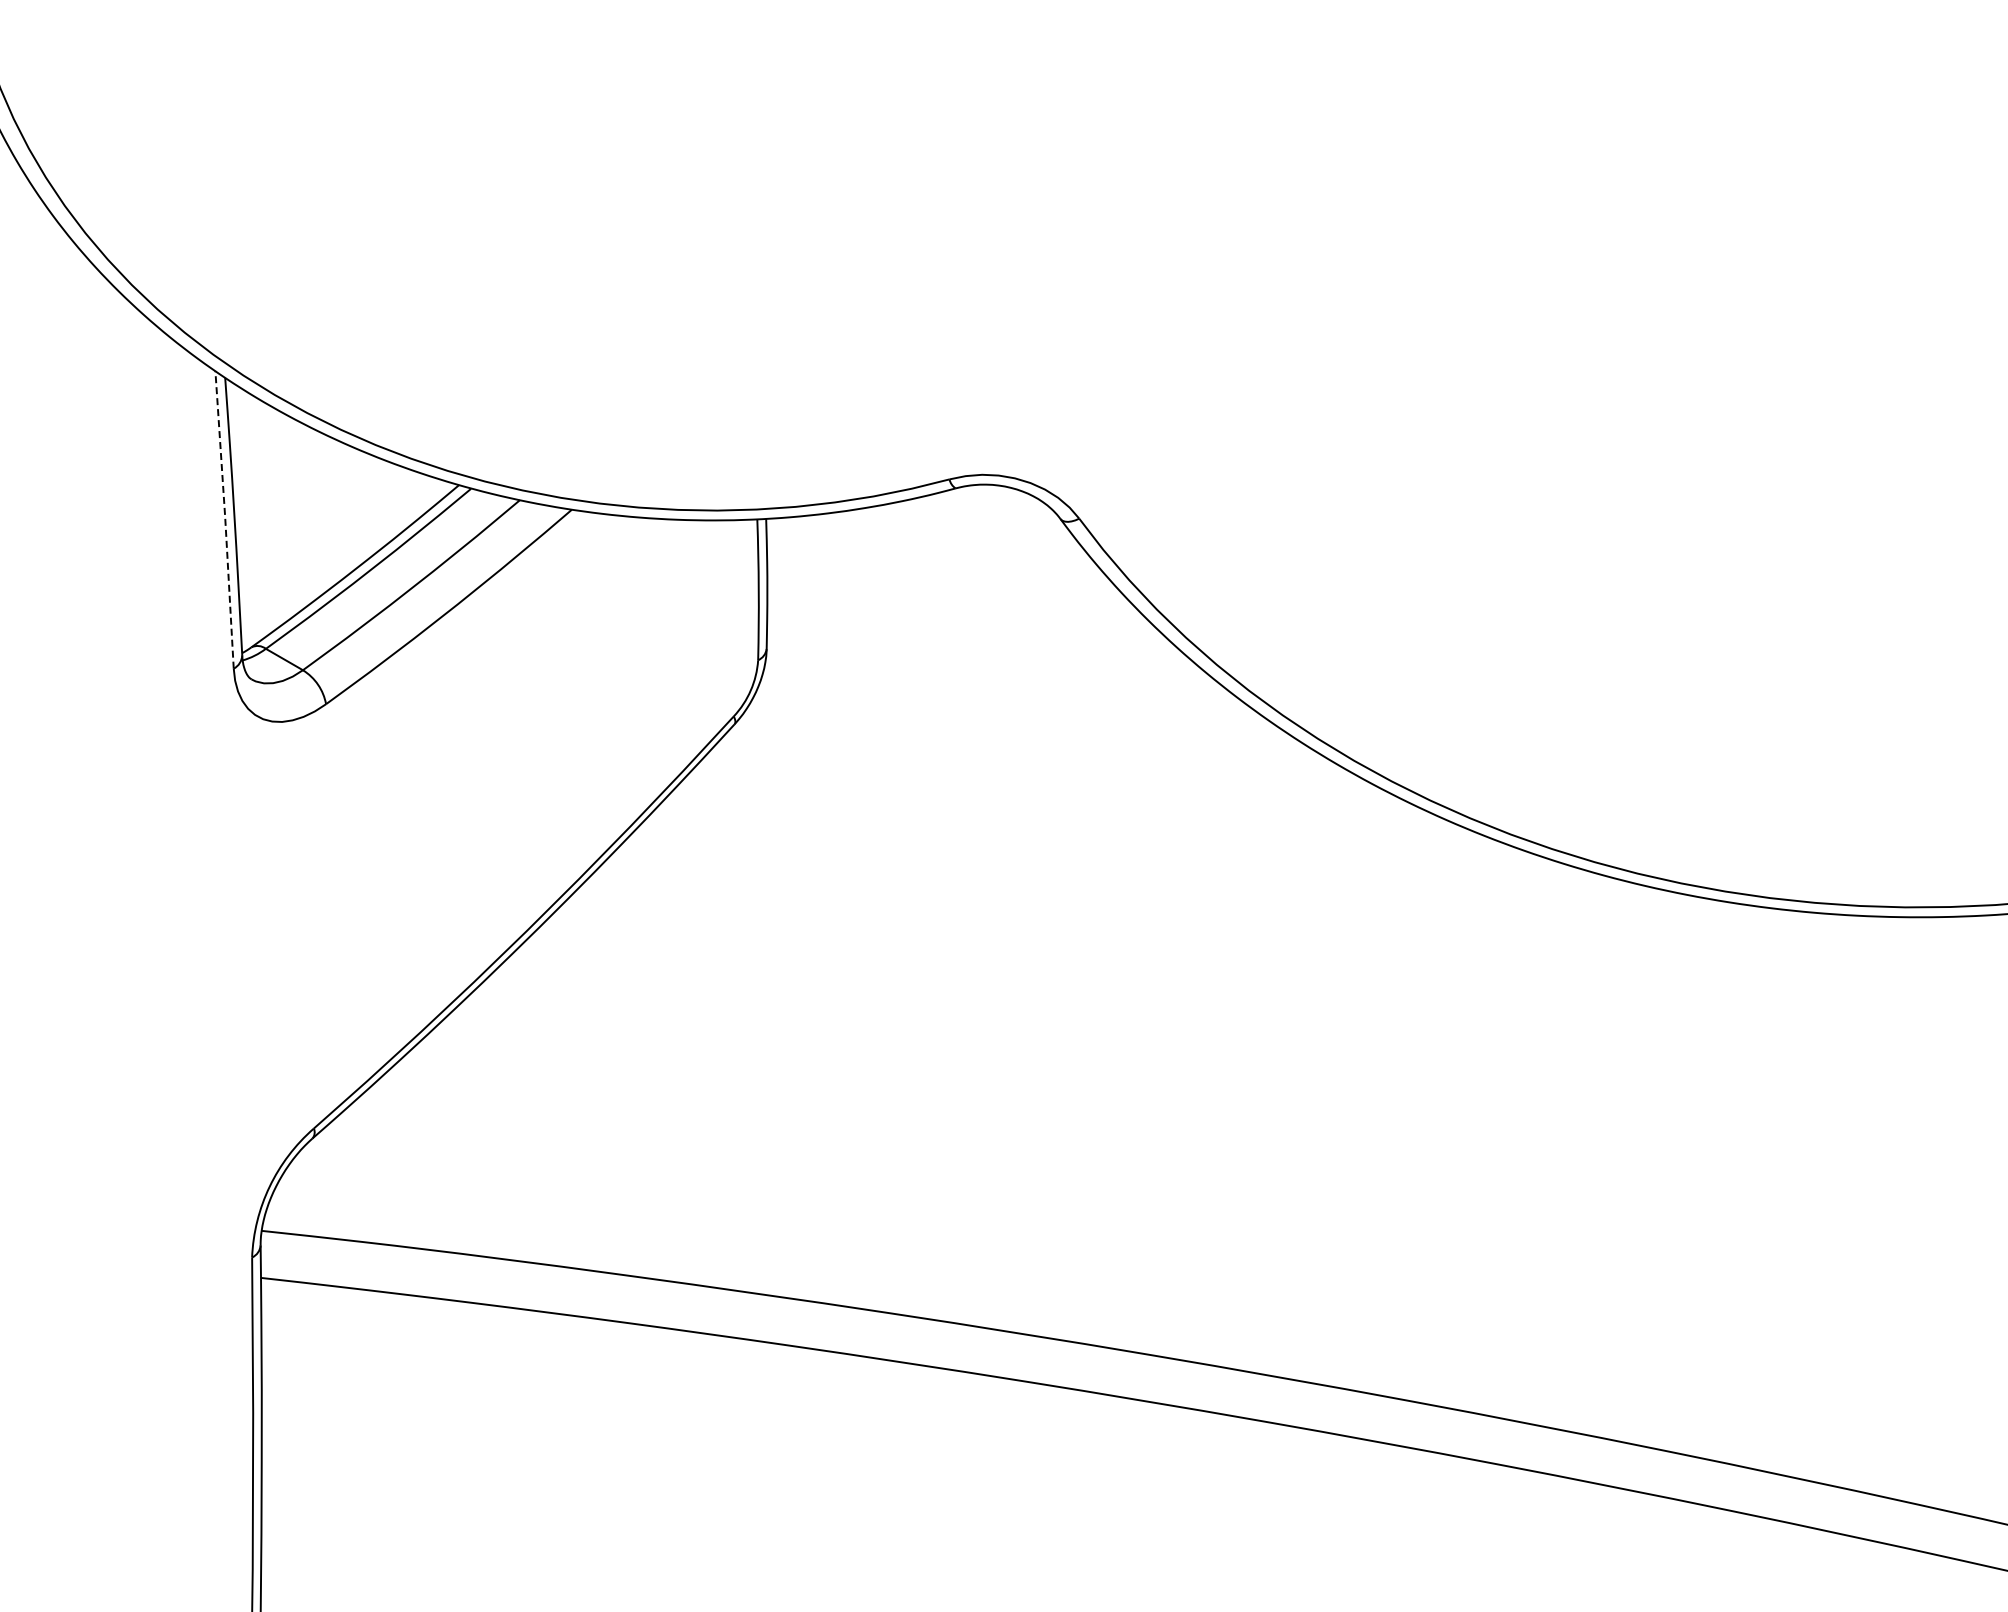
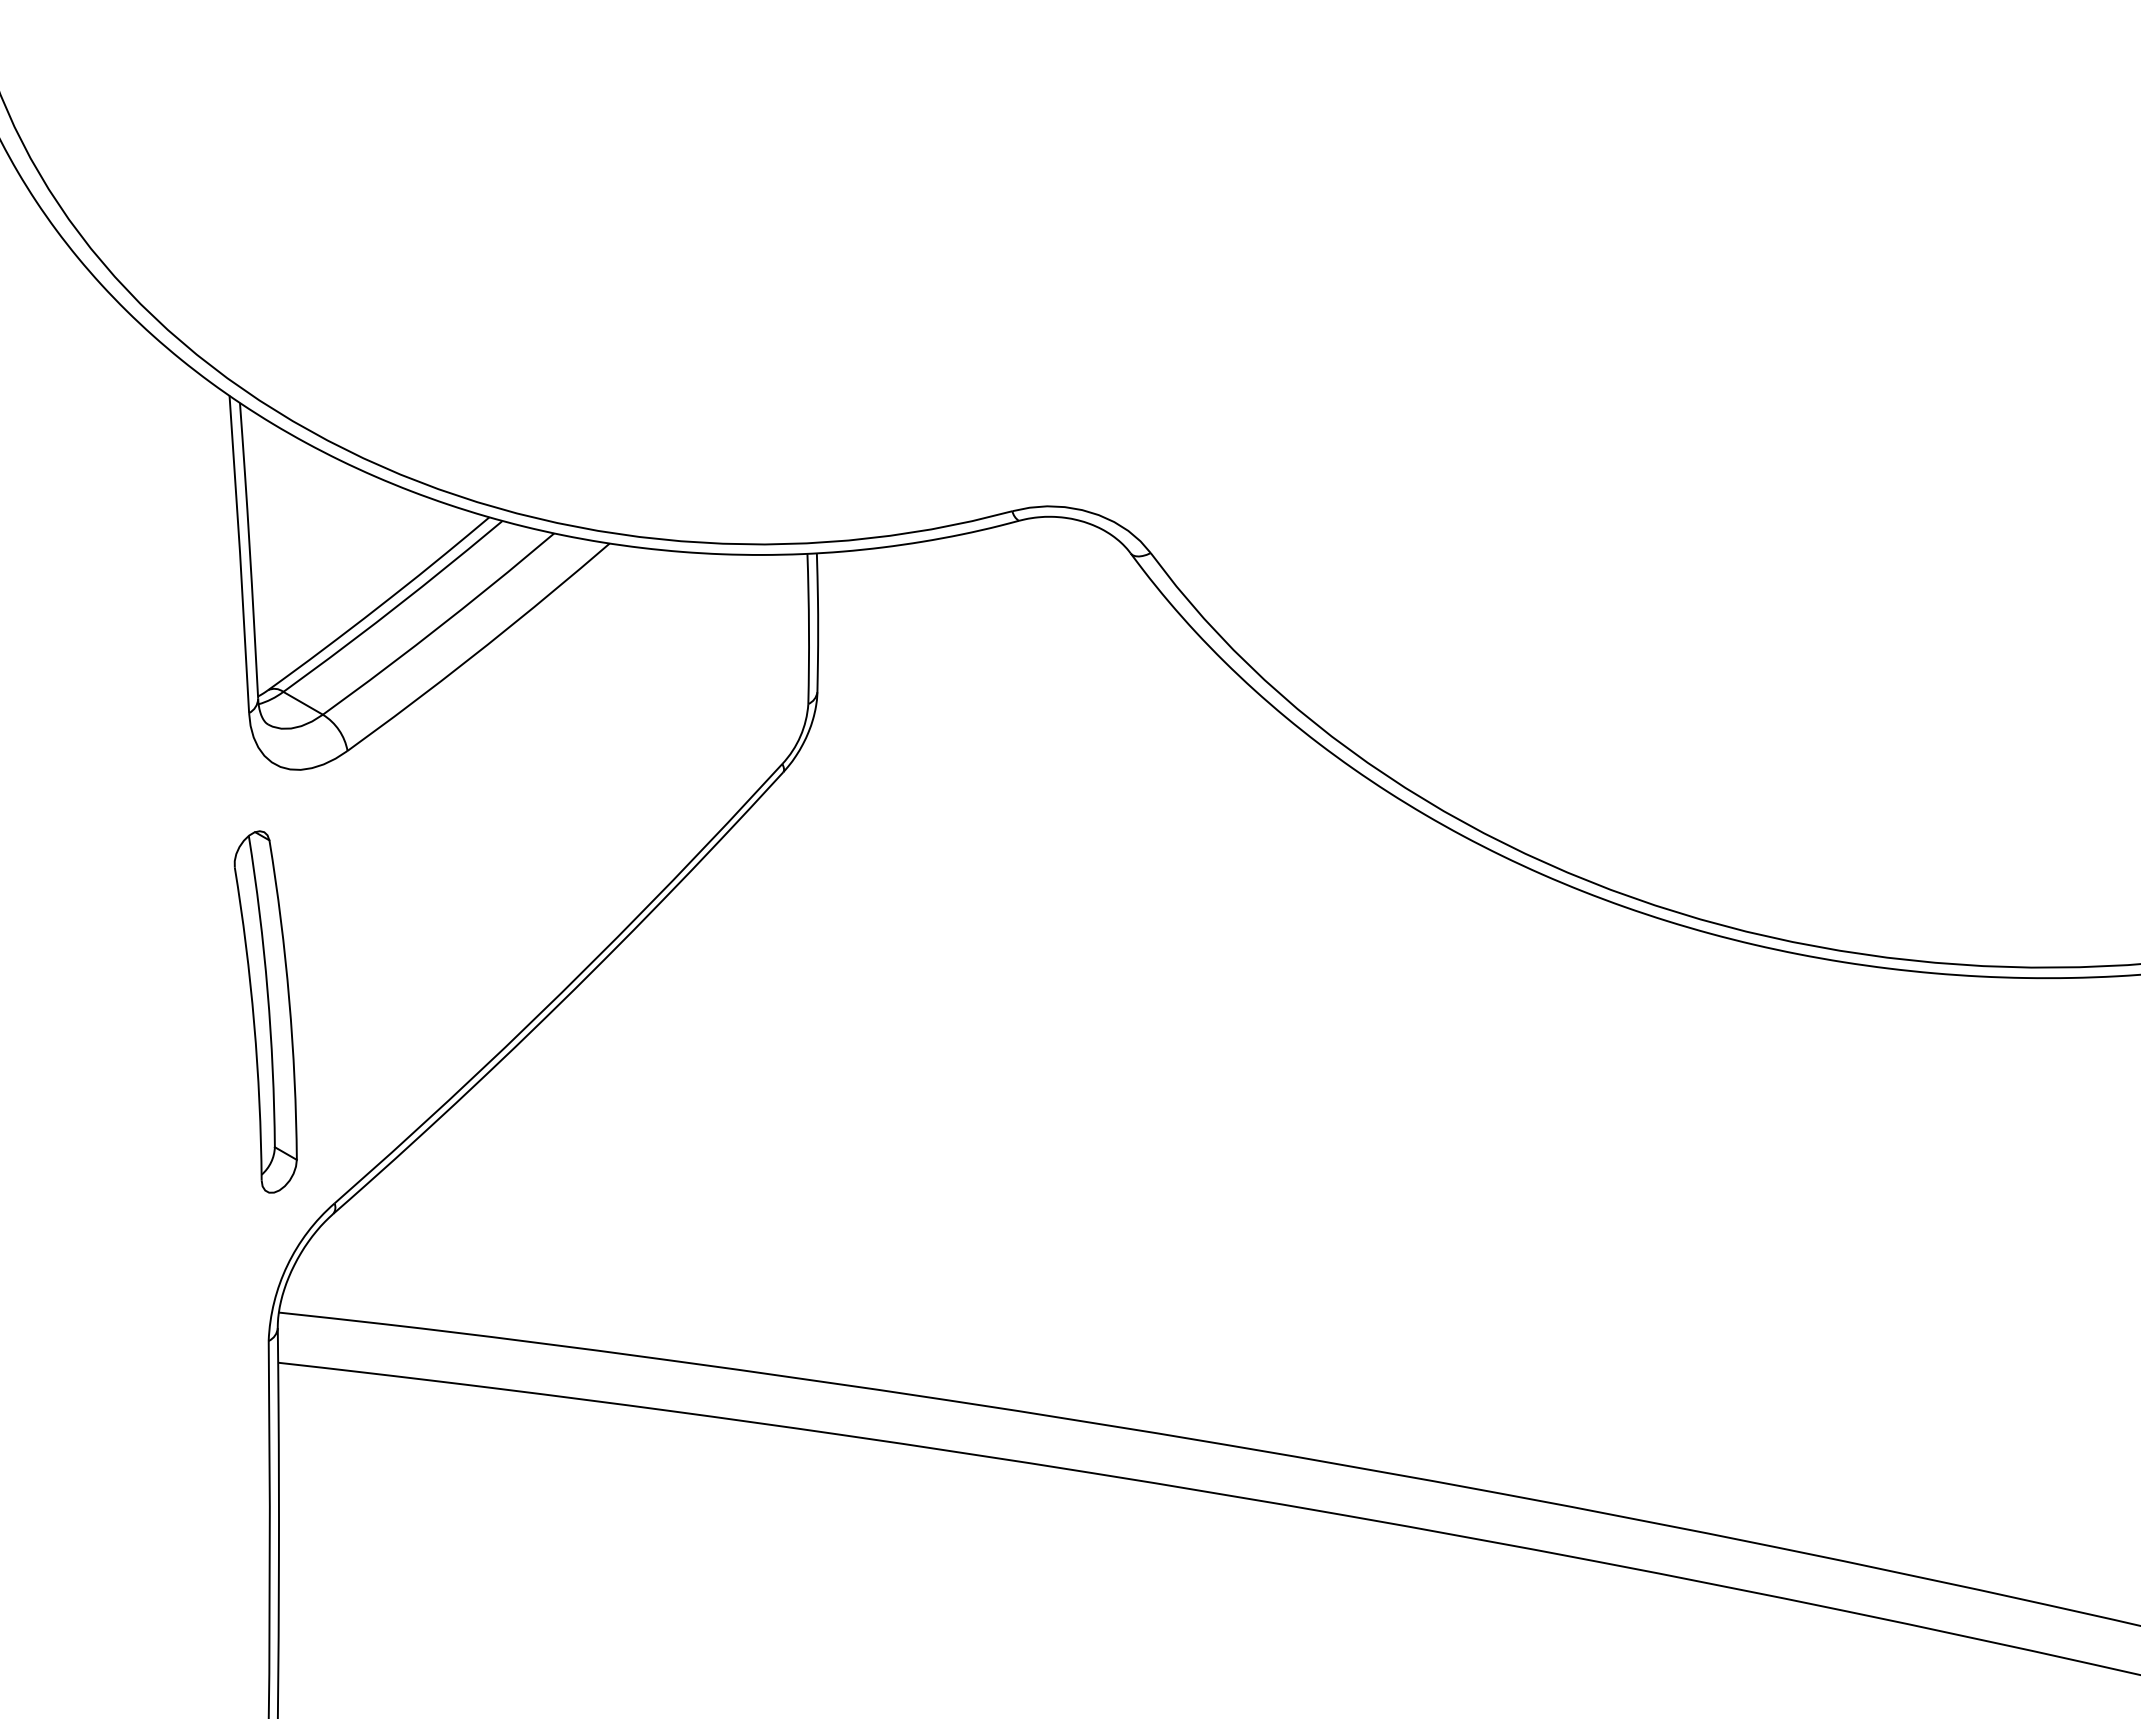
line: (225, 519) -> (240, 553), dashed -> solid
part: (249, 948) -> (265, 1011), added

